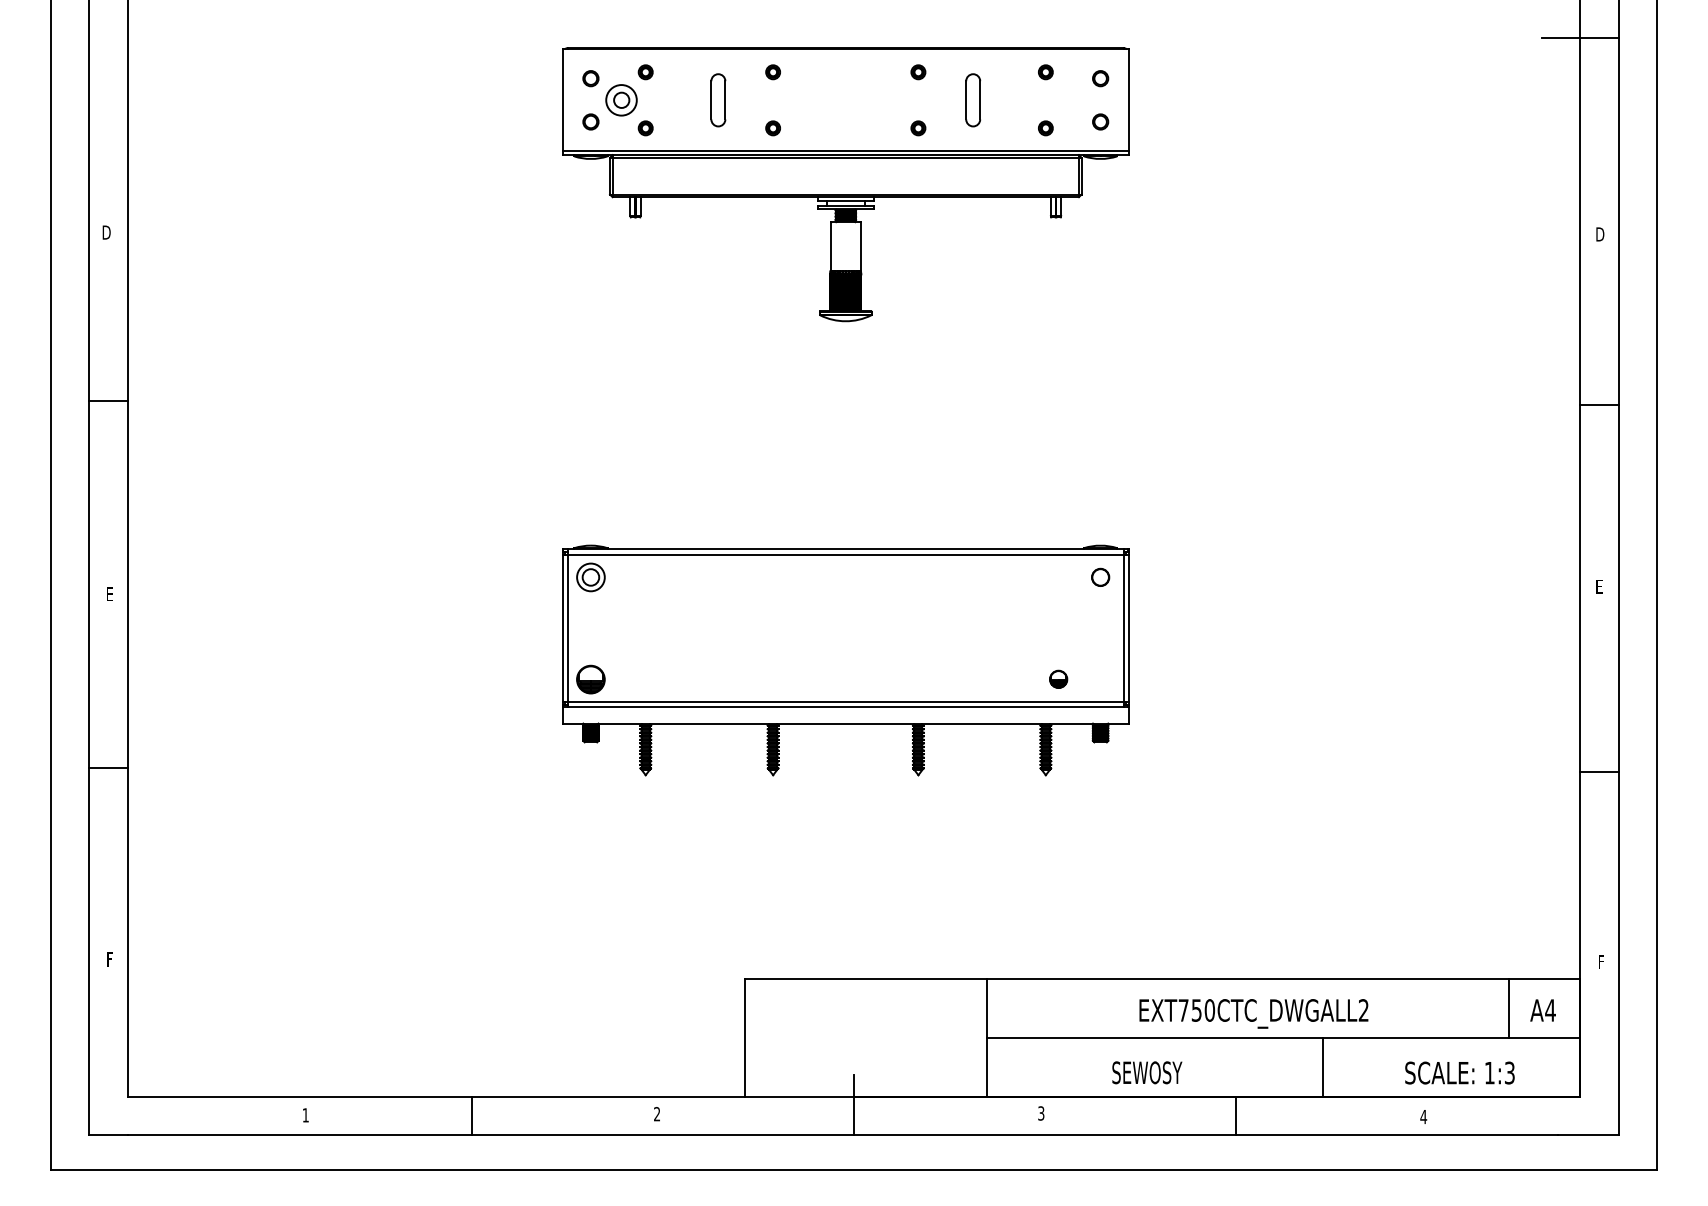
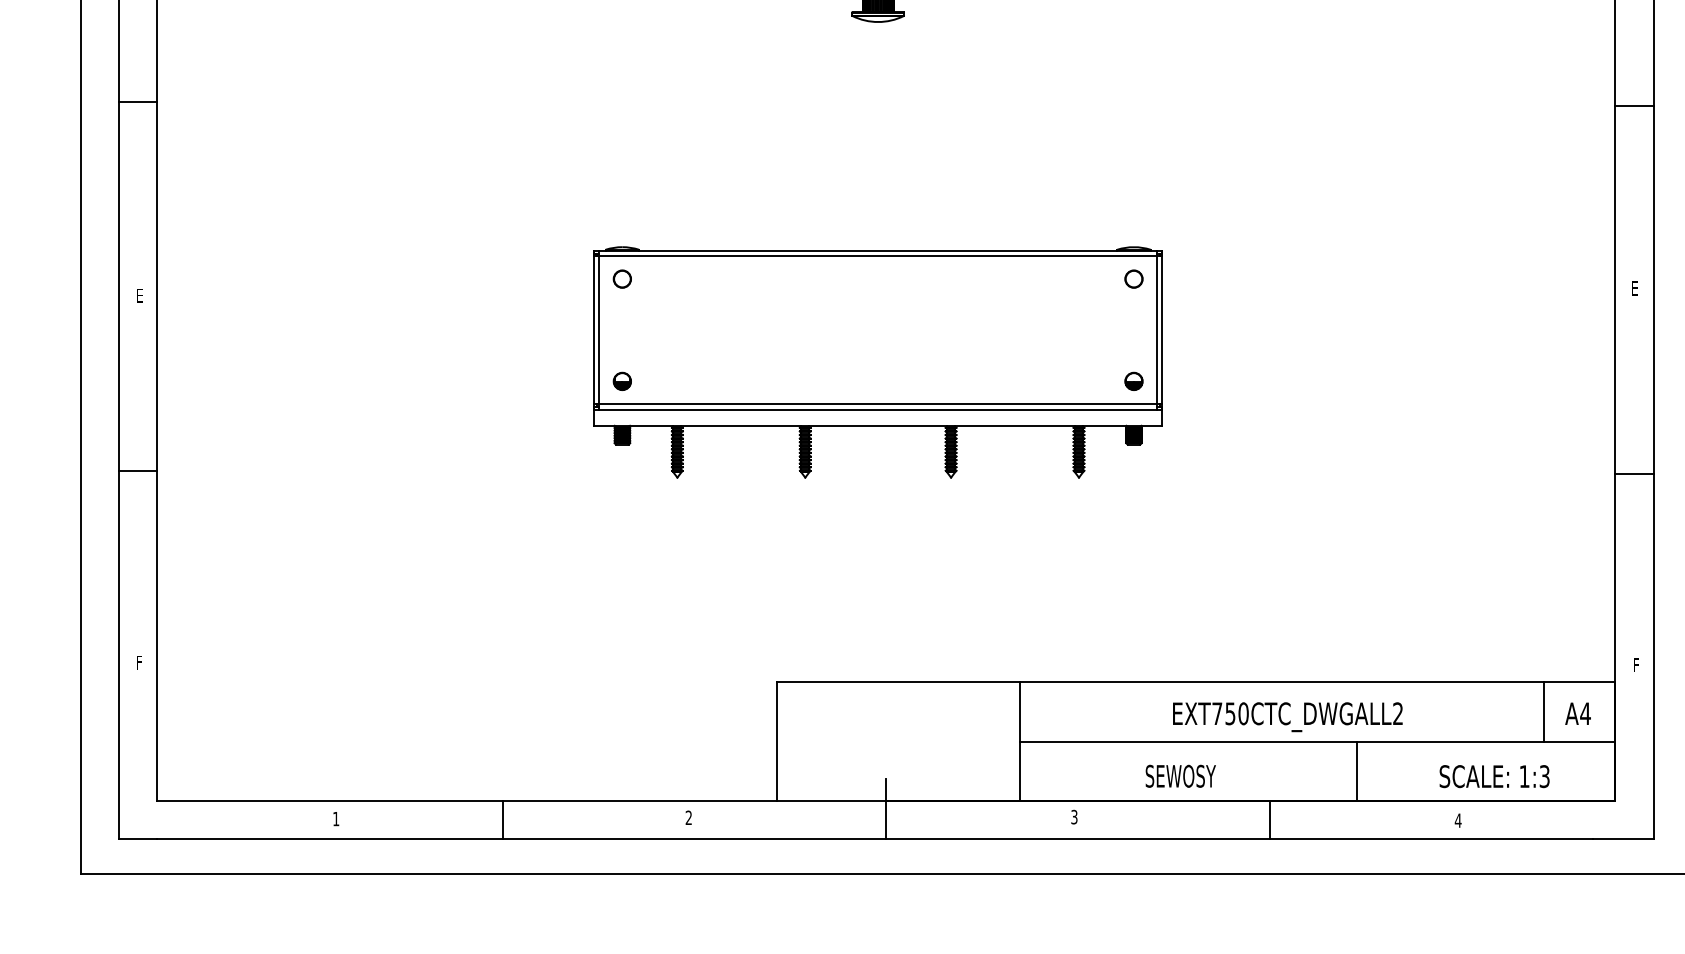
circle: (590, 577) -> (621, 279), size x0.62
part: (590, 678) -> (621, 380), size x0.62
part: (1058, 678) -> (1133, 380), moved

